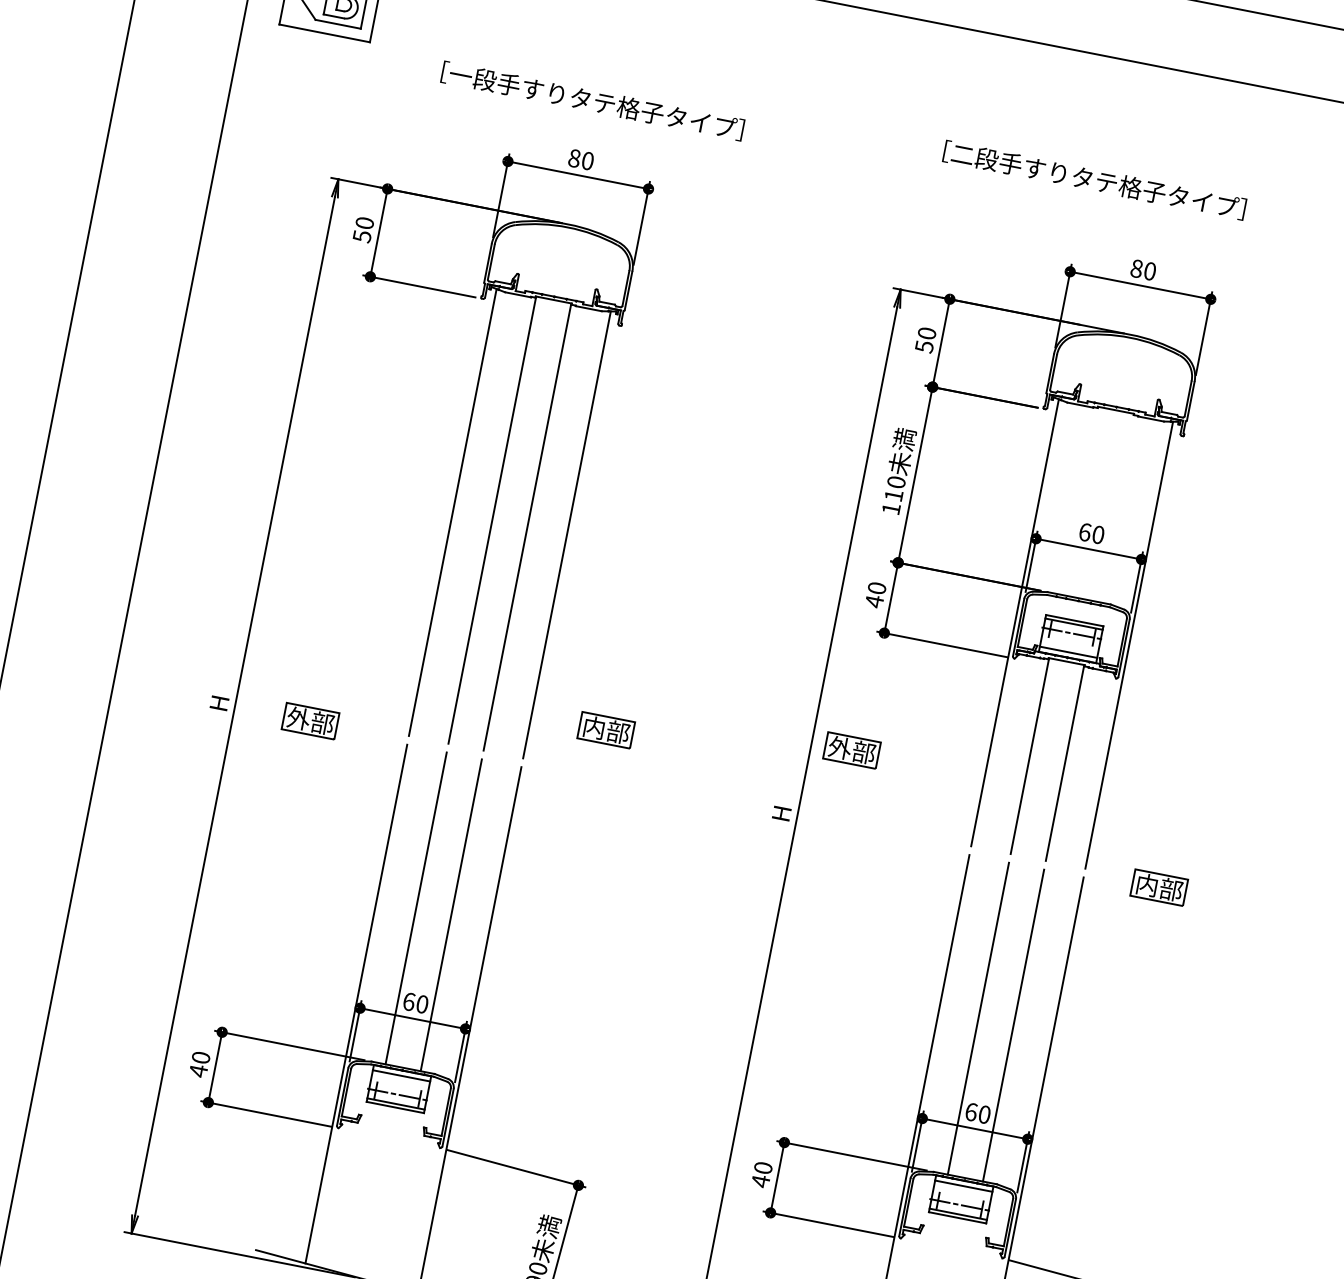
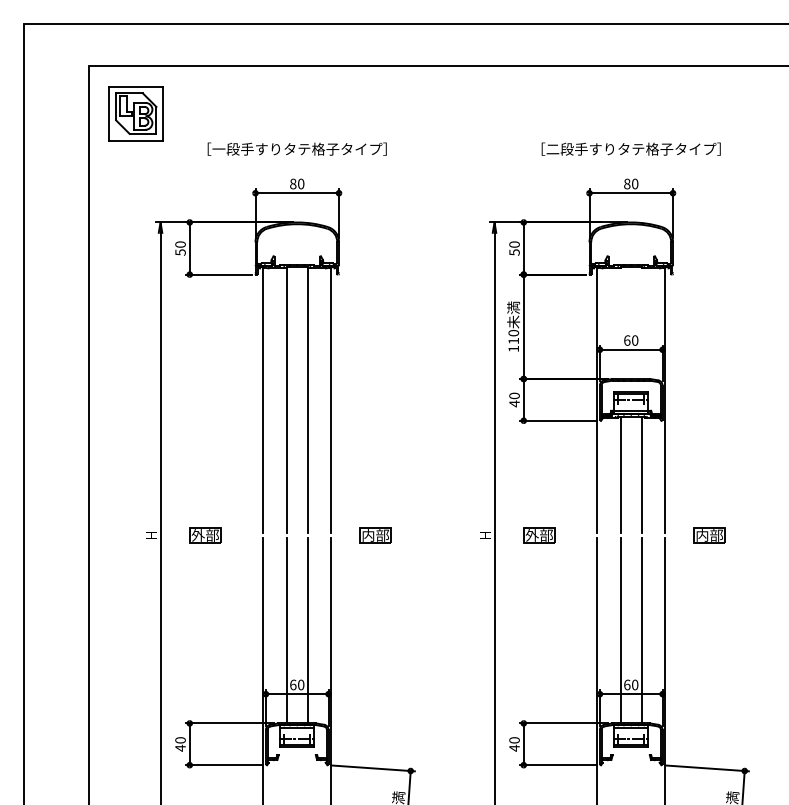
text: (1093, 178) -> (630, 148), moved
part: (606, 730) -> (375, 535), moved
part: (852, 750) -> (539, 535), moved

